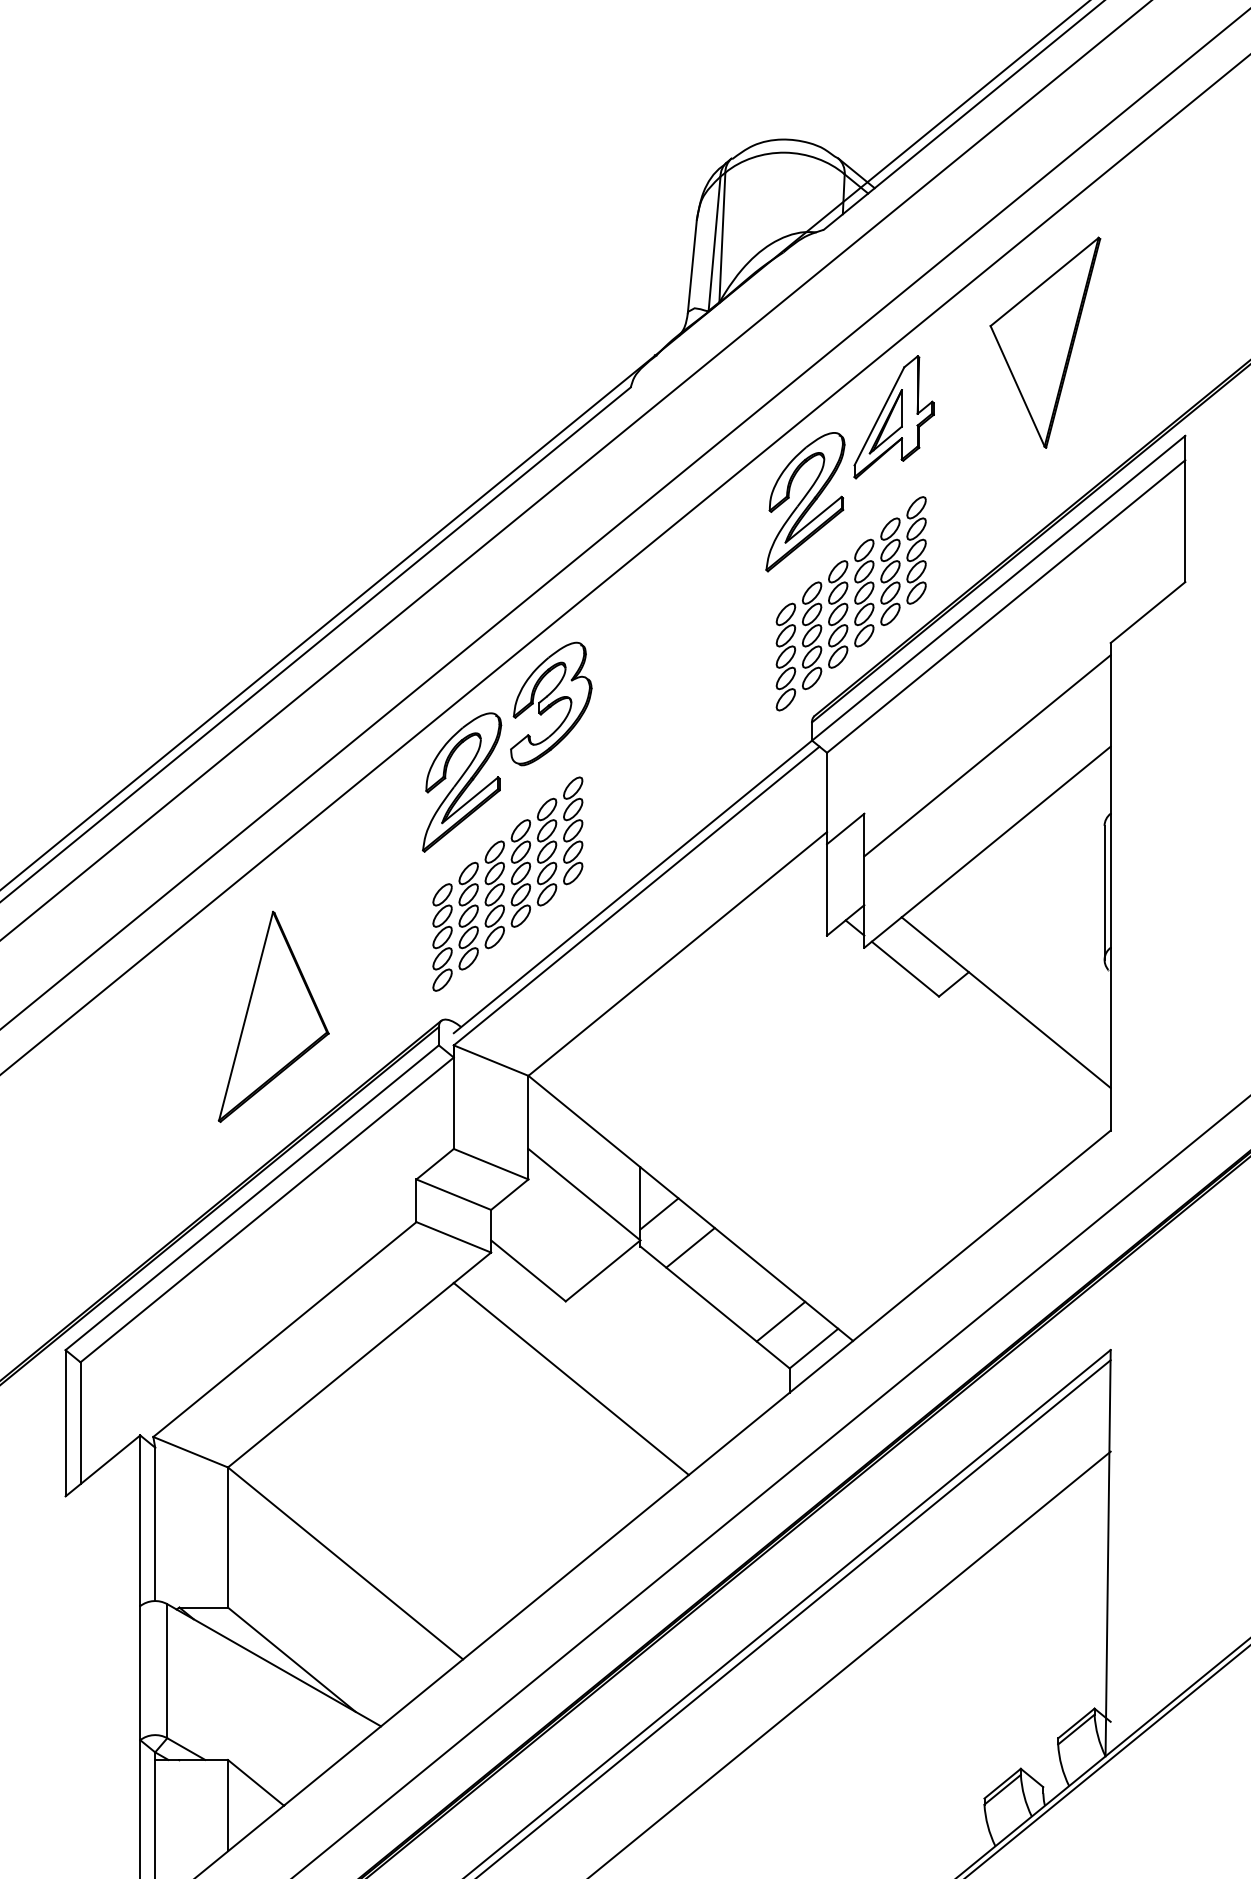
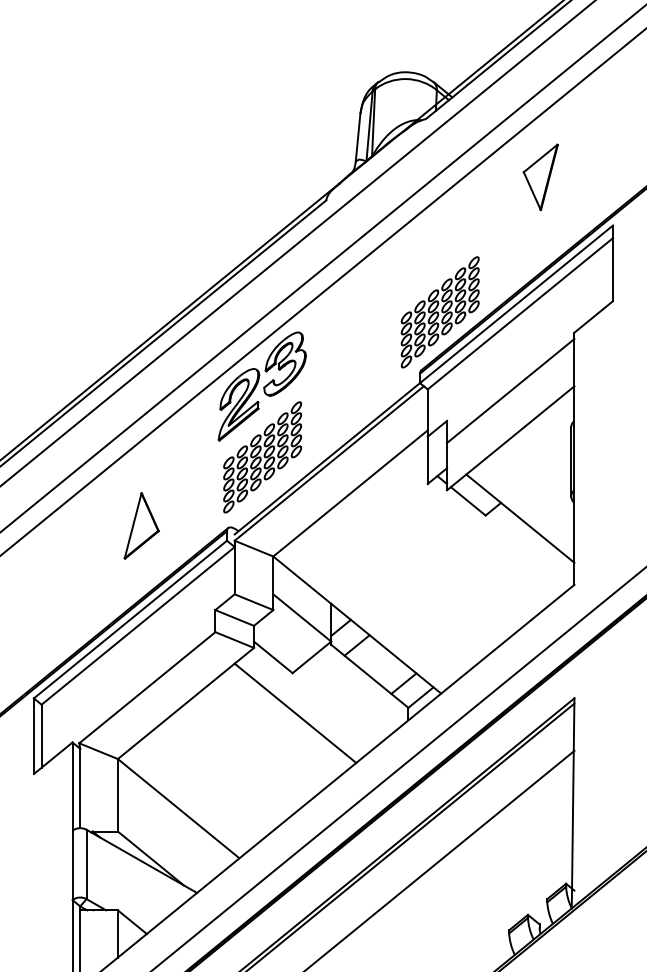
part: (1045, 343) -> (540, 177), size x0.6
part: (849, 462) -> (439, 239), removed
part: (273, 1015) -> (141, 525), size x0.6

